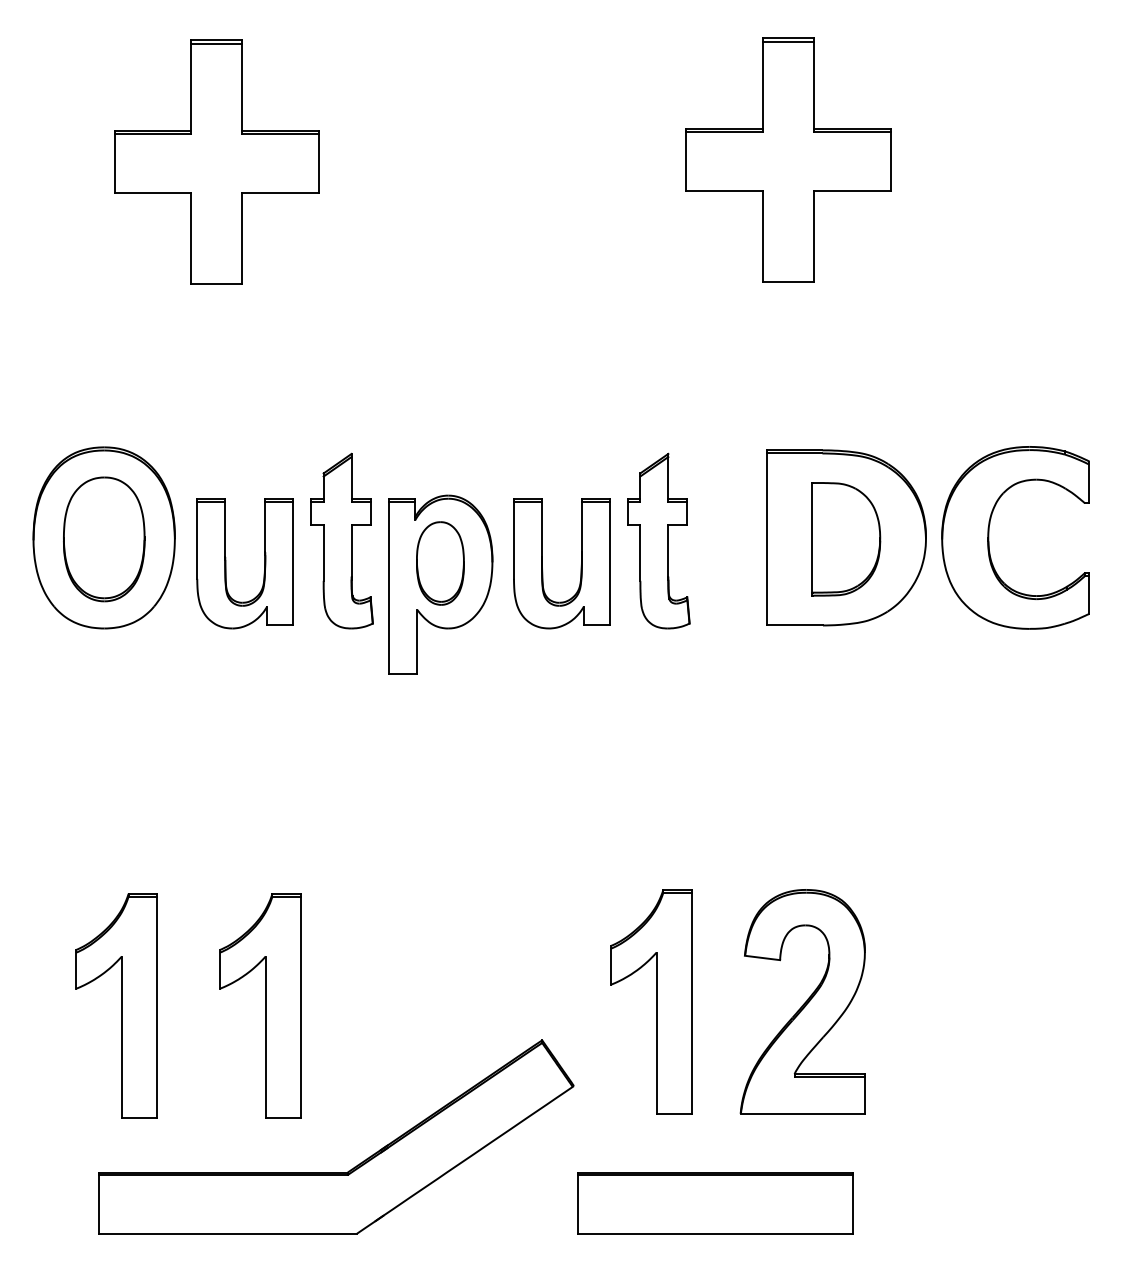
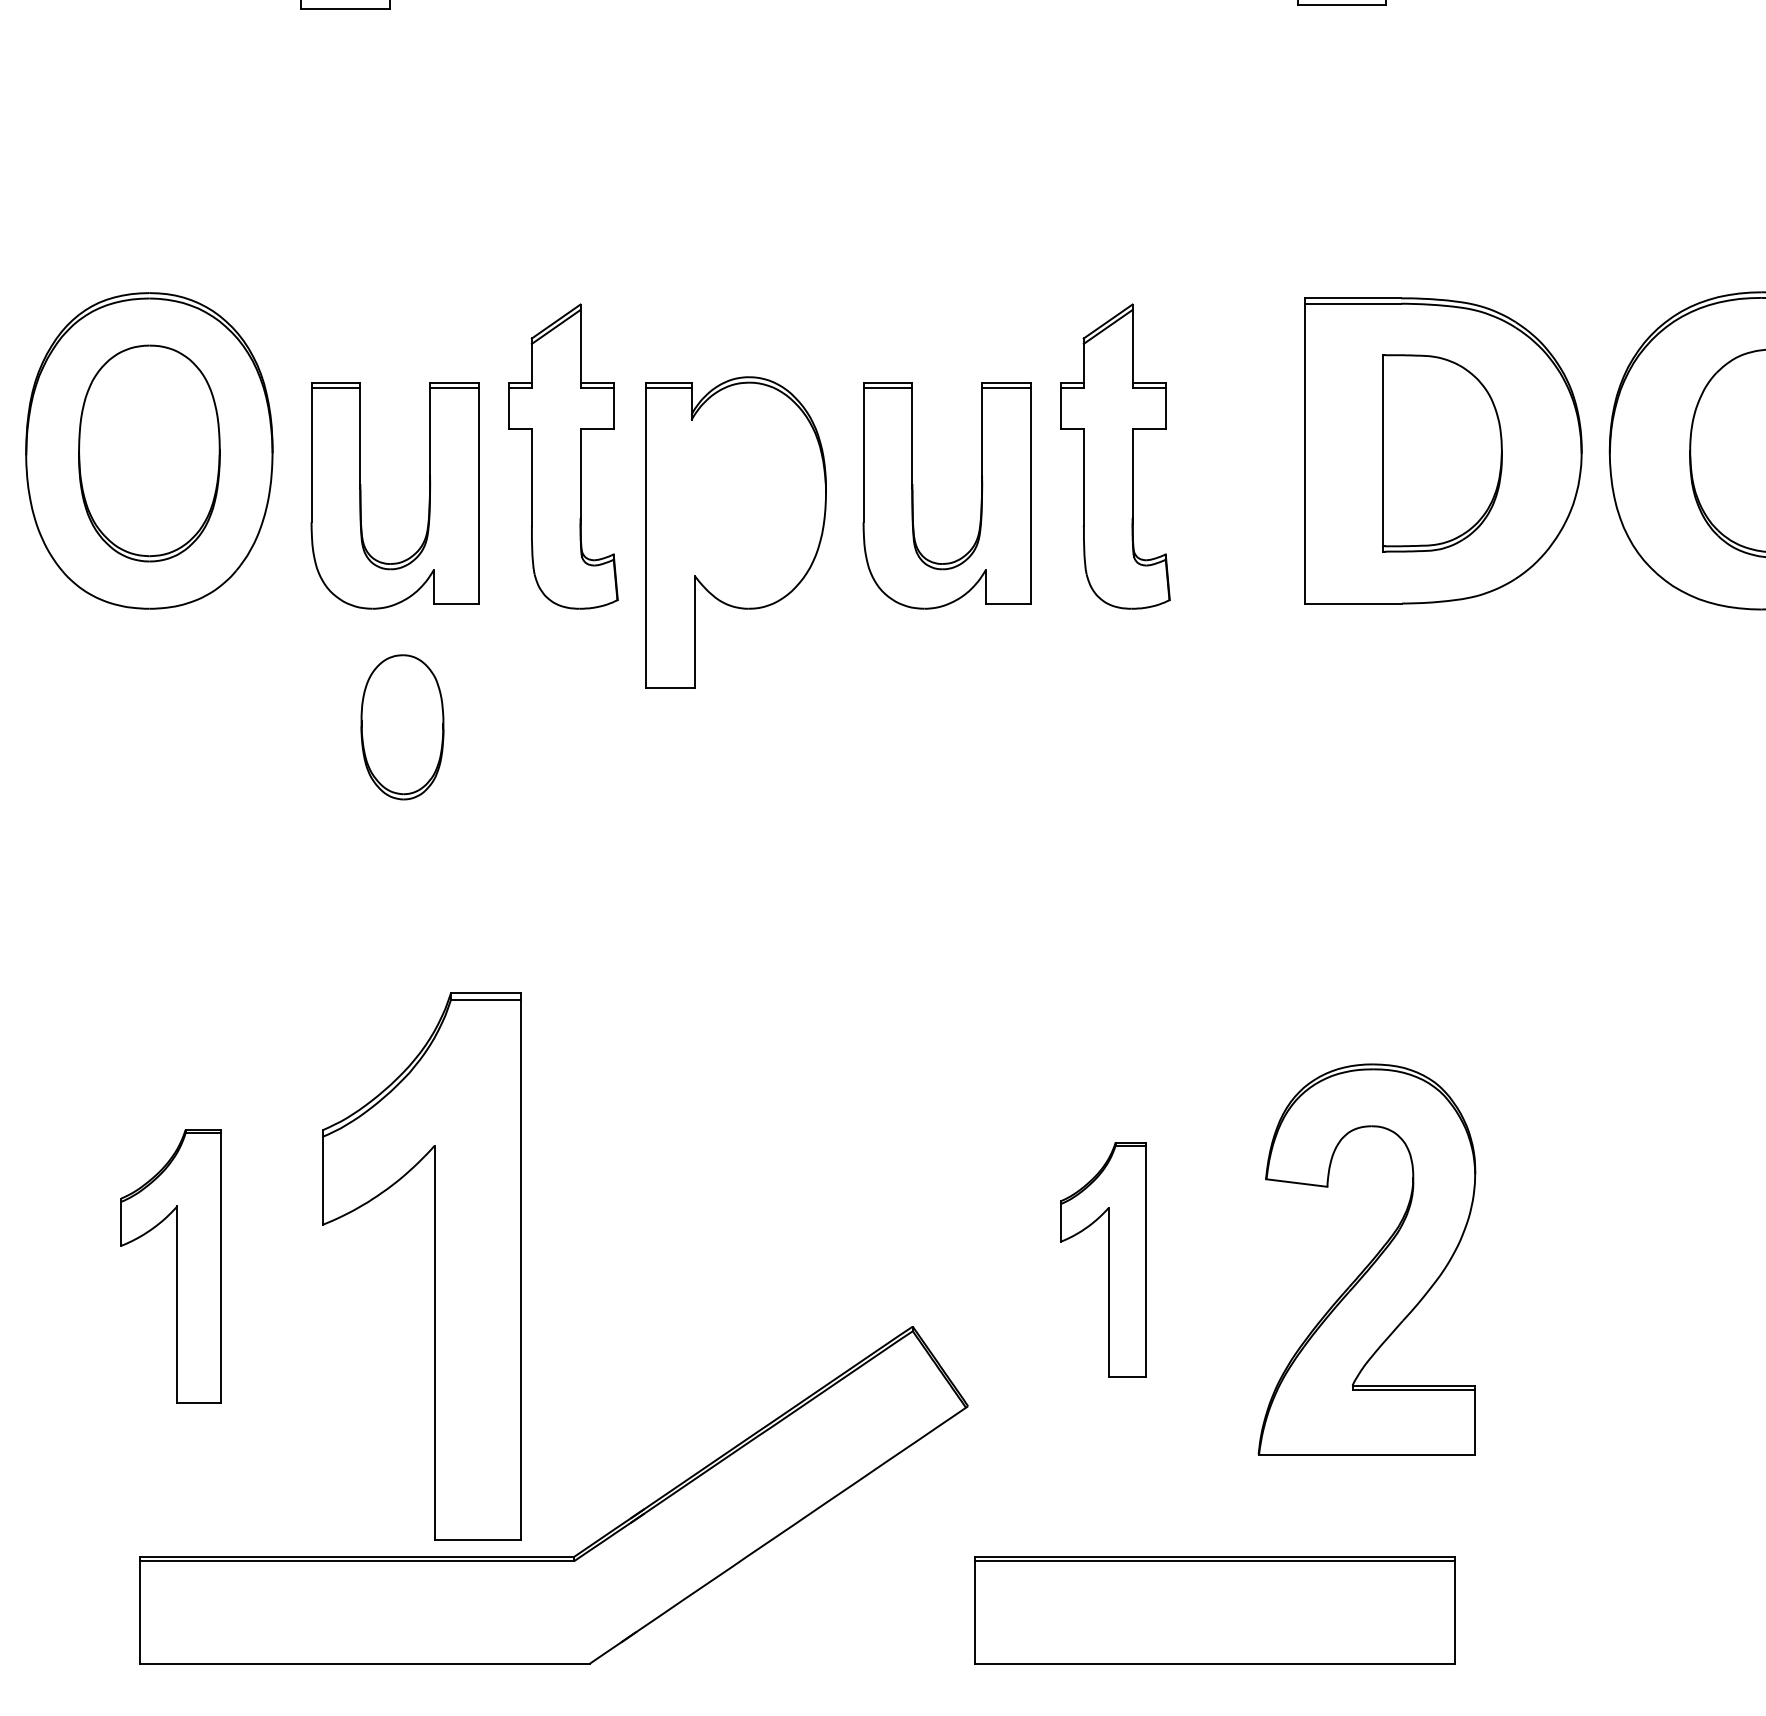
part: (440, 563) -> (402, 727), moved
part: (651, 1001) -> (1103, 1258), size x0.6
part: (116, 1005) -> (170, 1265), size x0.7
part: (260, 1005) -> (421, 1265), size x1.4

